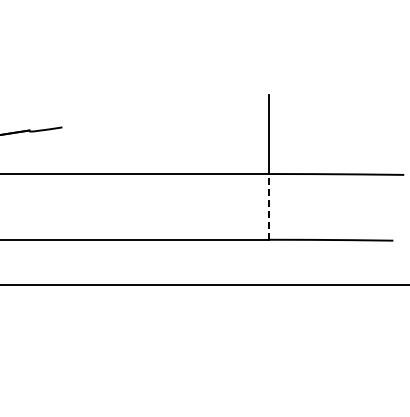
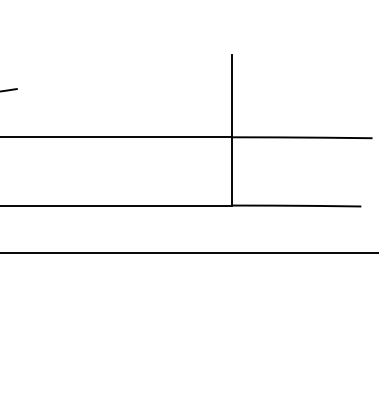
line: (268, 206) -> (231, 171), dashed -> solid

